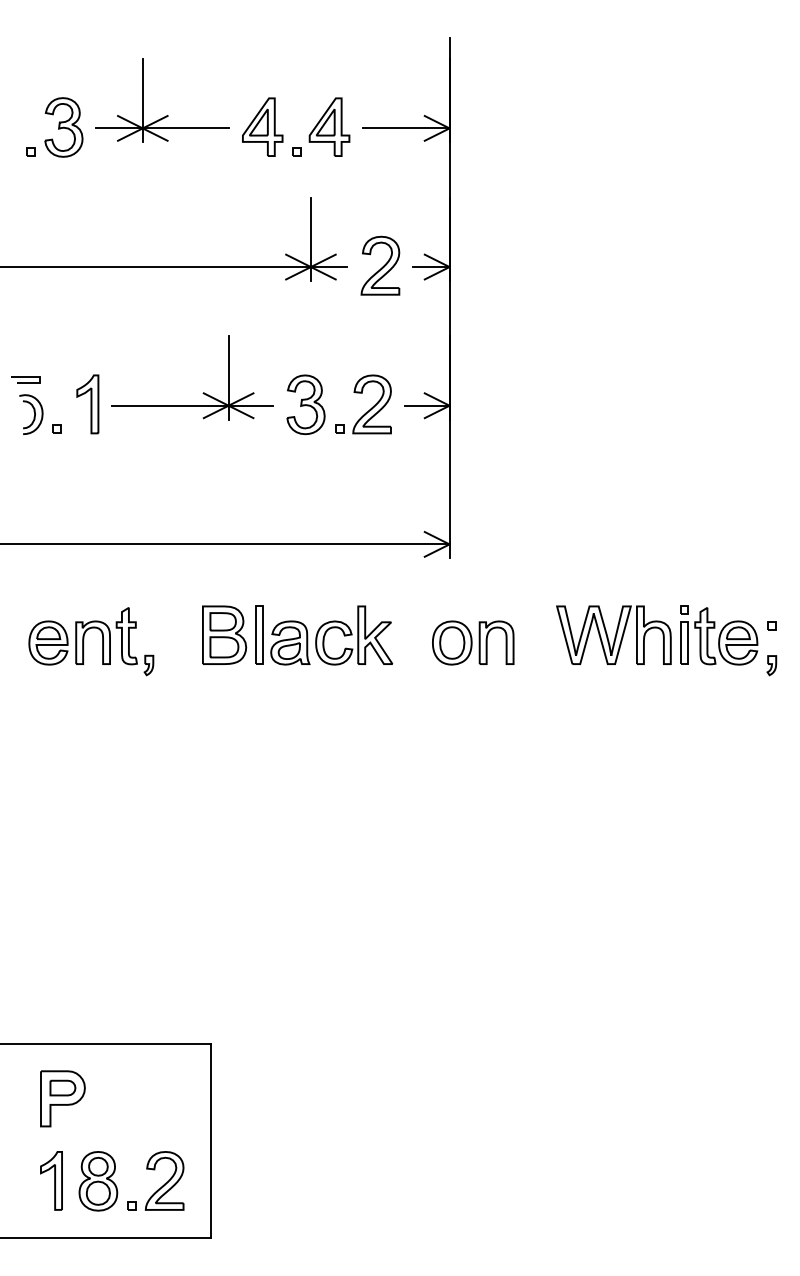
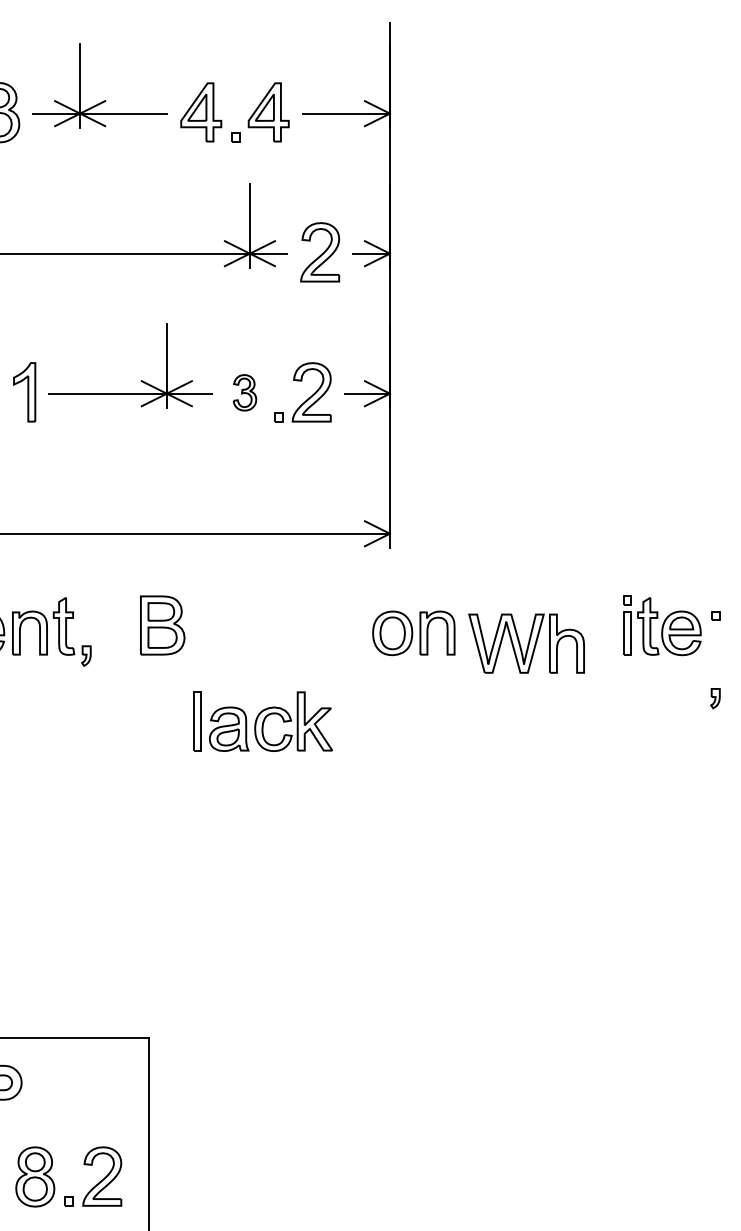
part: (305, 404) -> (244, 392), size x0.6
part: (613, 634) -> (526, 642), moved
part: (324, 635) -> (263, 721), moved
part: (771, 665) -> (715, 698), moved

